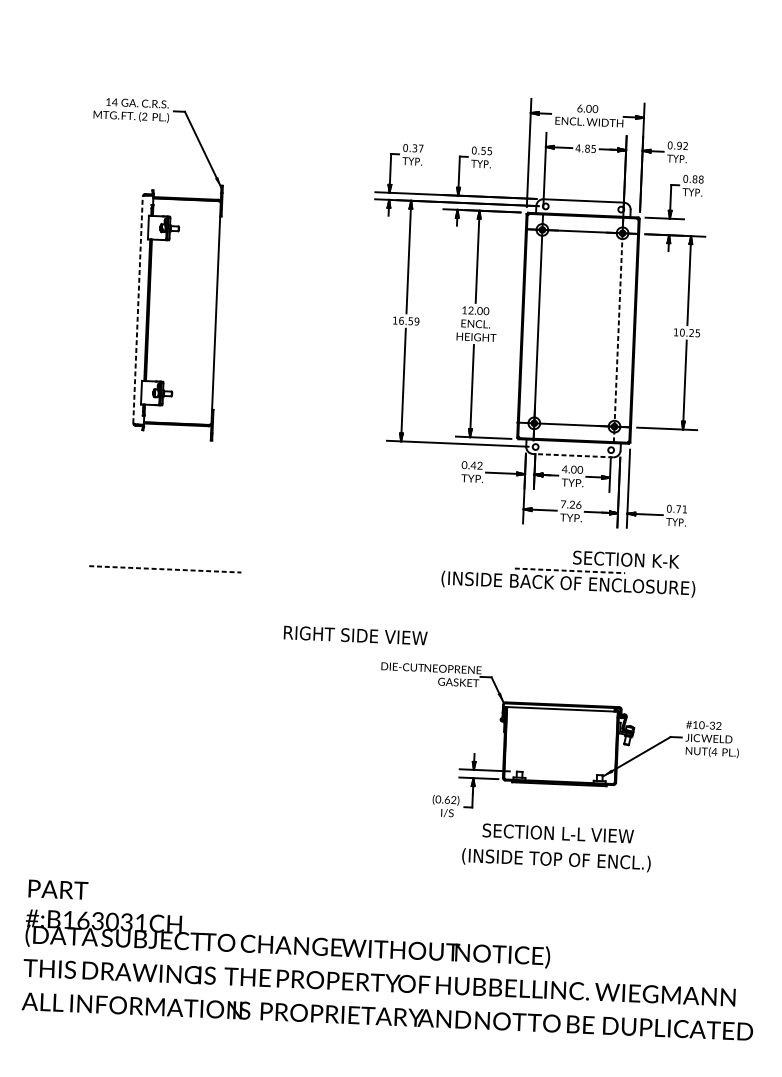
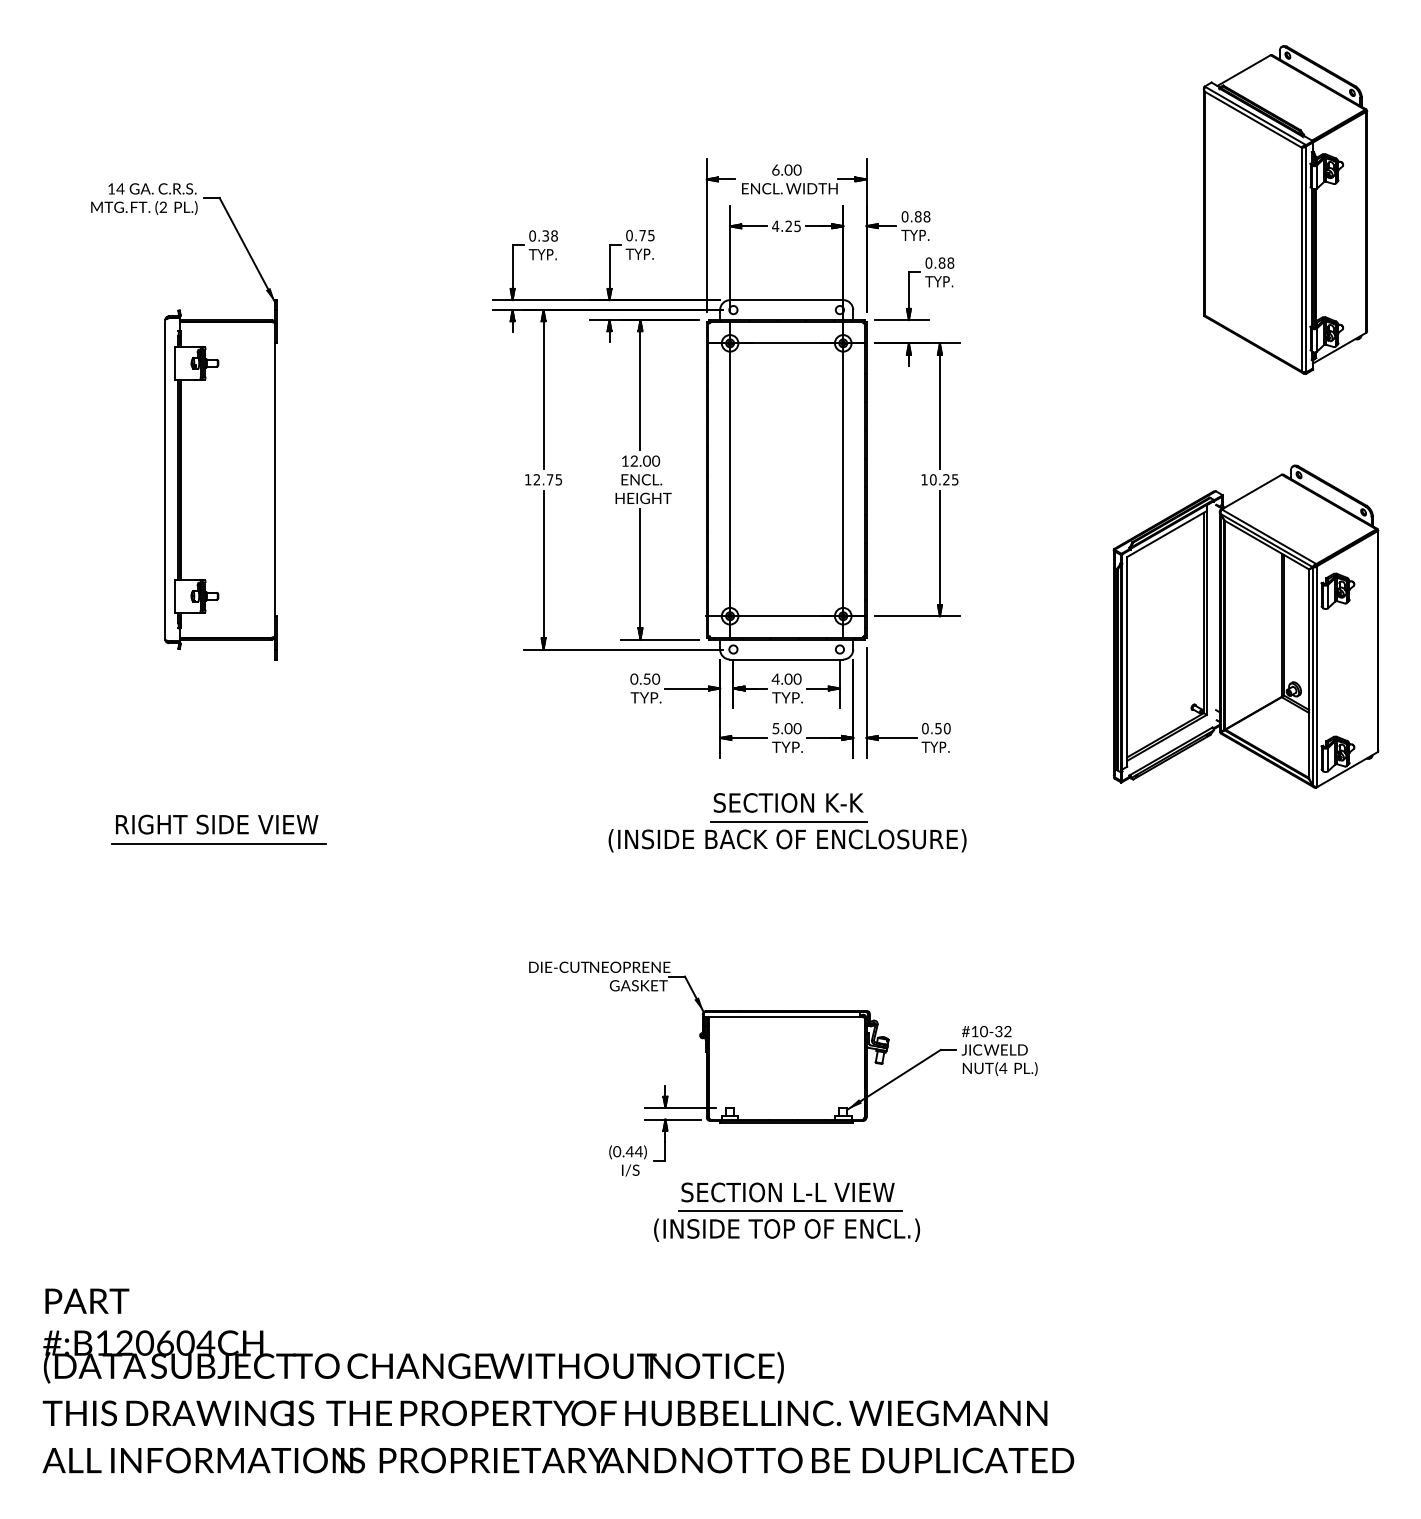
text: (682, 145) -> (922, 216), 0.92 -> 0.88
text: (421, 148) -> (554, 235), 0.37 -> 0.38
text: (587, 148) -> (788, 226), 4.85 -> 4.25
text: (483, 150) -> (642, 235), 0.55 -> 0.75
line: (138, 309) -> (165, 479), dashed -> solid
text: (408, 320) -> (547, 479), 16.59 -> 12.75
line: (618, 329) -> (843, 479), dashed -> solid
line: (572, 455) -> (786, 659), dashed -> solid
text: (476, 465) -> (651, 678), 0.42 -> 0.50
text: (570, 504) -> (786, 728), 7.26 -> 5.00
text: (681, 509) -> (942, 728), 0.71 -> 0.50
text: (626, 559) -> (788, 802), moved
line: (165, 569) -> (219, 843), dashed -> solid
line: (570, 570) -> (789, 821), dashed -> solid
text: (356, 635) -> (217, 824), moved
text: (449, 799) -> (633, 1151), (0.62) -> (0.44)
line: (559, 847) -> (790, 1211), added
text: (112, 921) -> (165, 1342), #:B163031CH -> #:B120604CH

